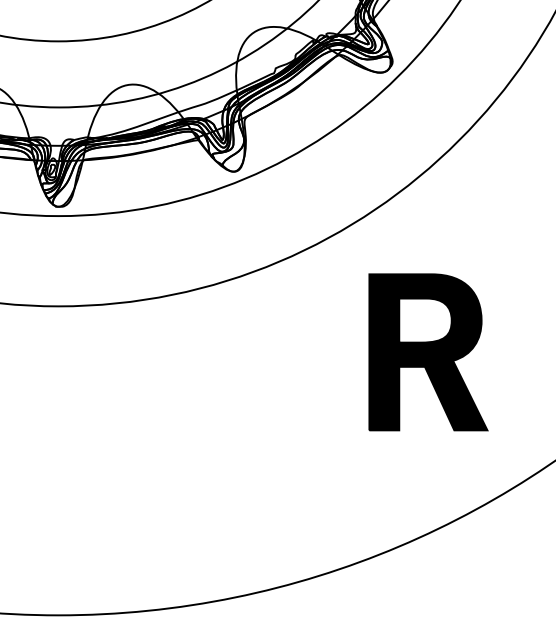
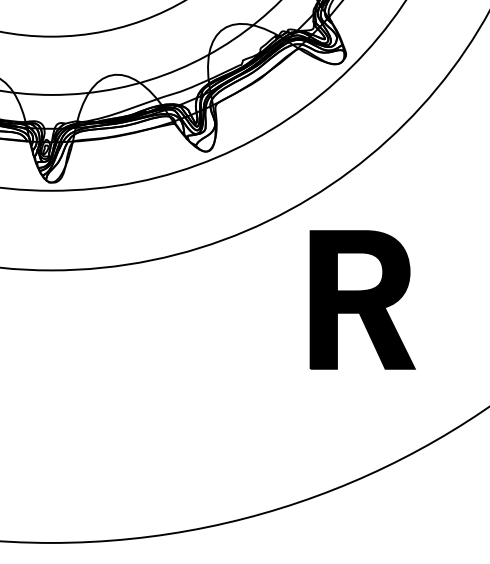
part: (428, 351) -> (362, 299), moved

